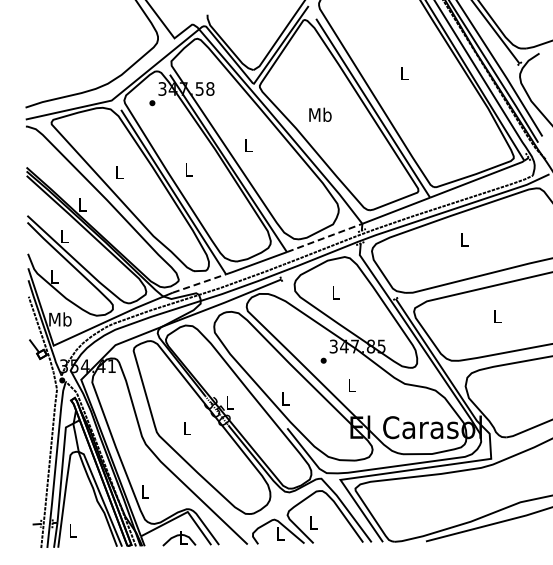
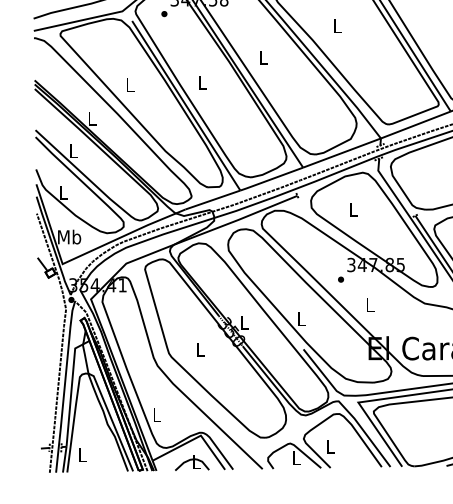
text: (320, 114) -> (337, 25), Mb -> L
line: (325, 237) -> (342, 152), dashed -> solid
line: (199, 283) -> (212, 200), dashed -> solid

